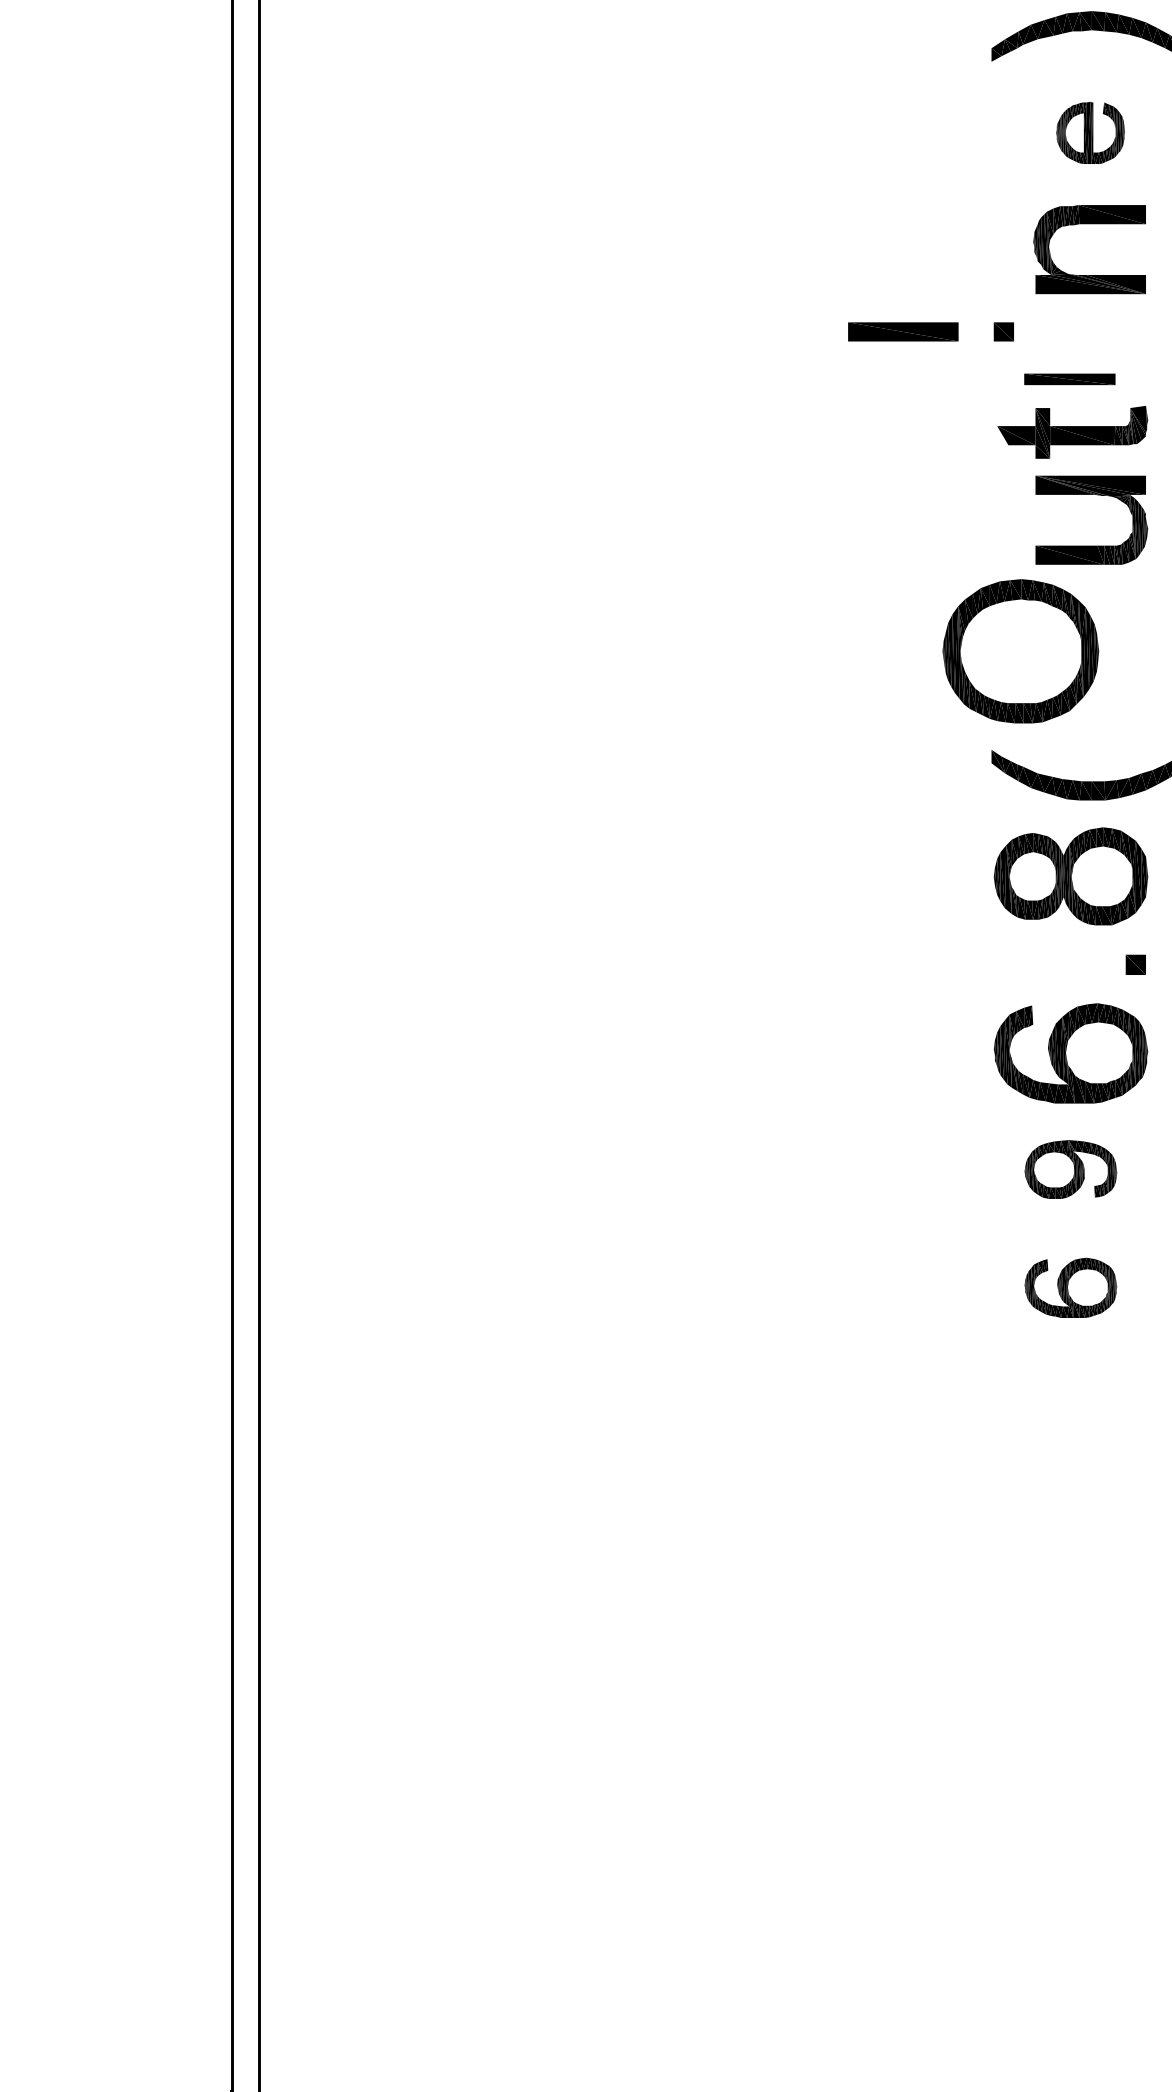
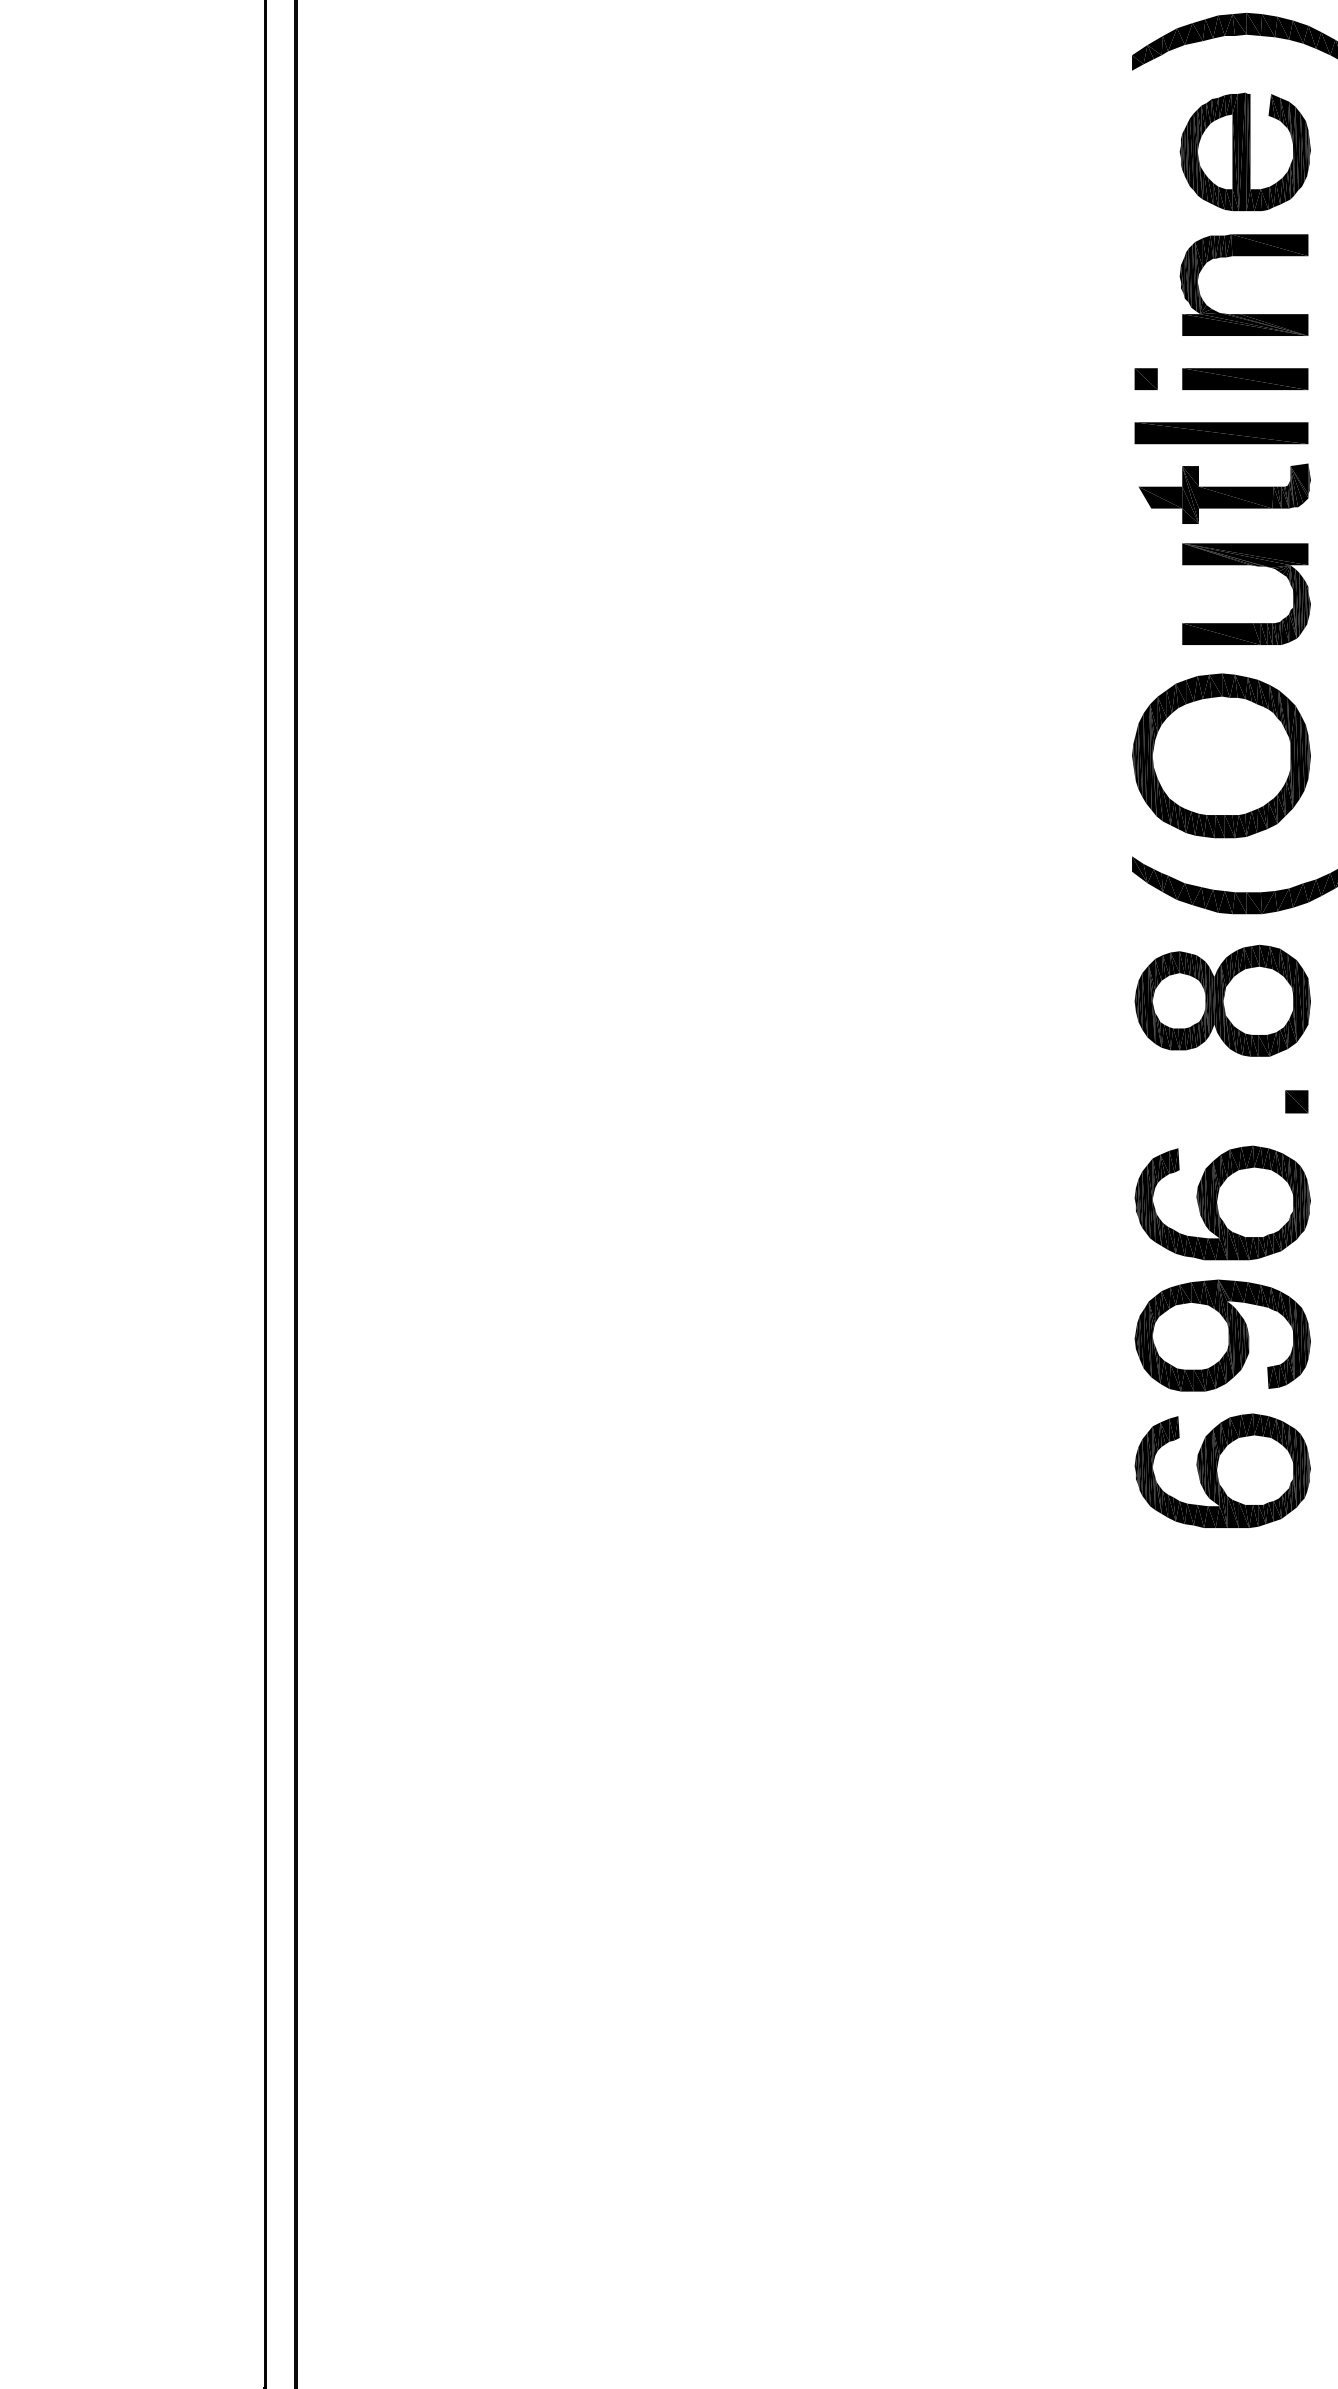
part: (1090, 132) -> (1244, 151), size x1.67
part: (903, 332) -> (1245, 379), moved
part: (1069, 379) -> (1221, 433), size x1.67
part: (1020, 651) -> (1221, 755), moved
part: (1070, 1169) -> (1222, 1335), size x1.67
part: (1070, 1287) -> (1222, 1470), size x1.67

